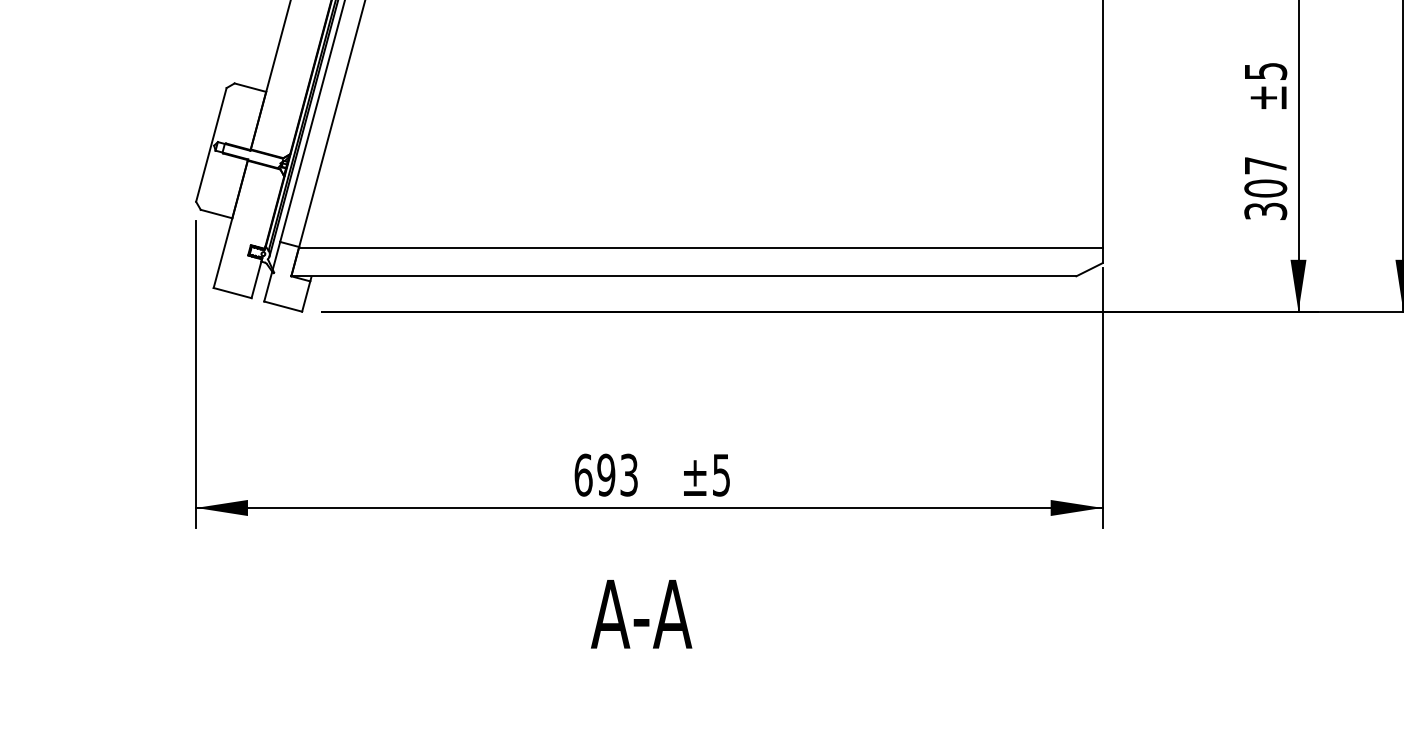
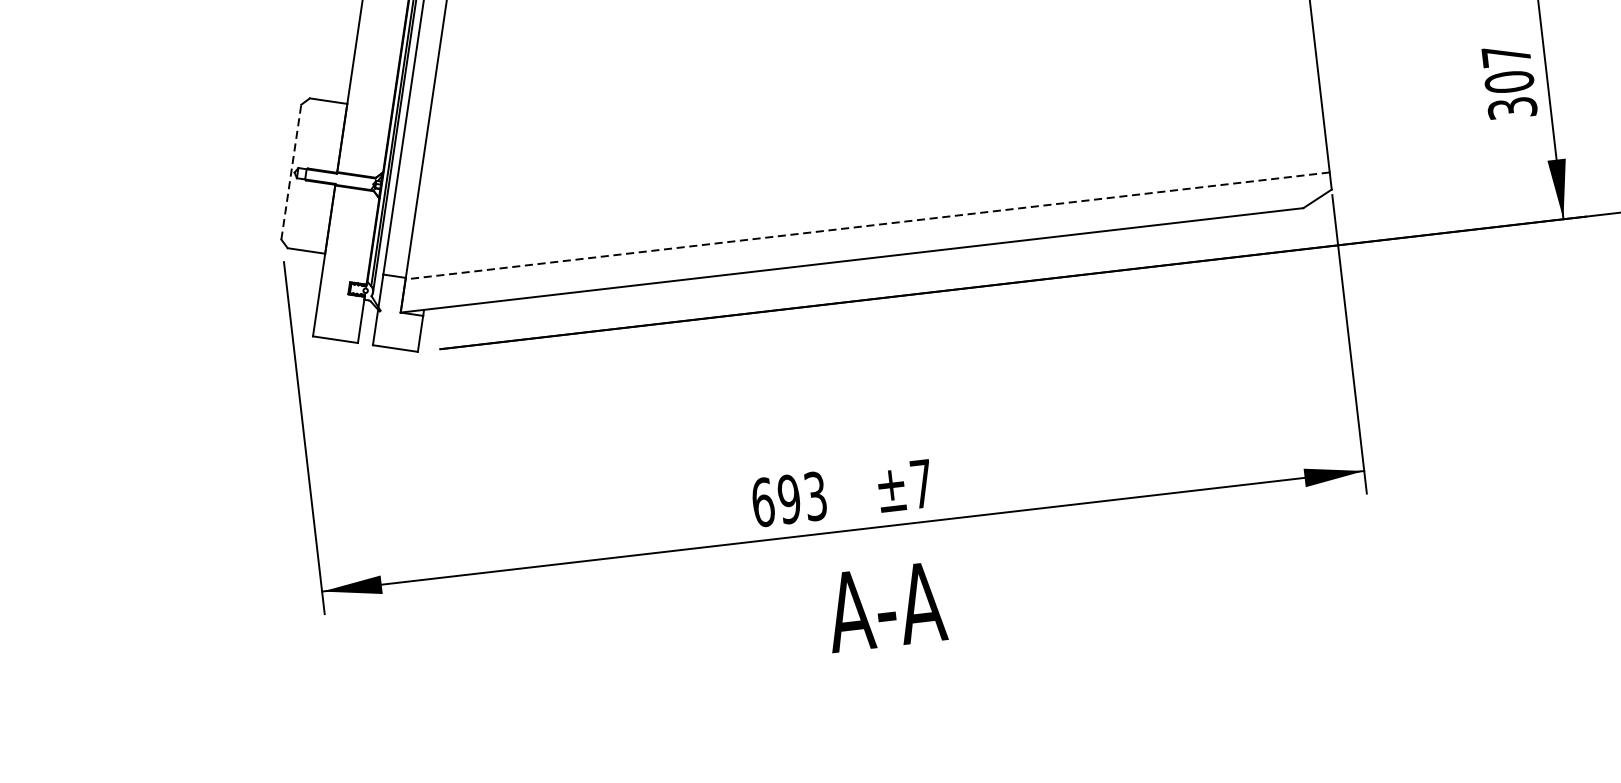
line: (211, 144) -> (291, 171), solid -> dashed
line: (700, 248) -> (867, 226), solid -> dashed
text: (721, 475) -> (921, 484), ±5 -> ±7
text: (641, 614) -> (885, 607), moved

